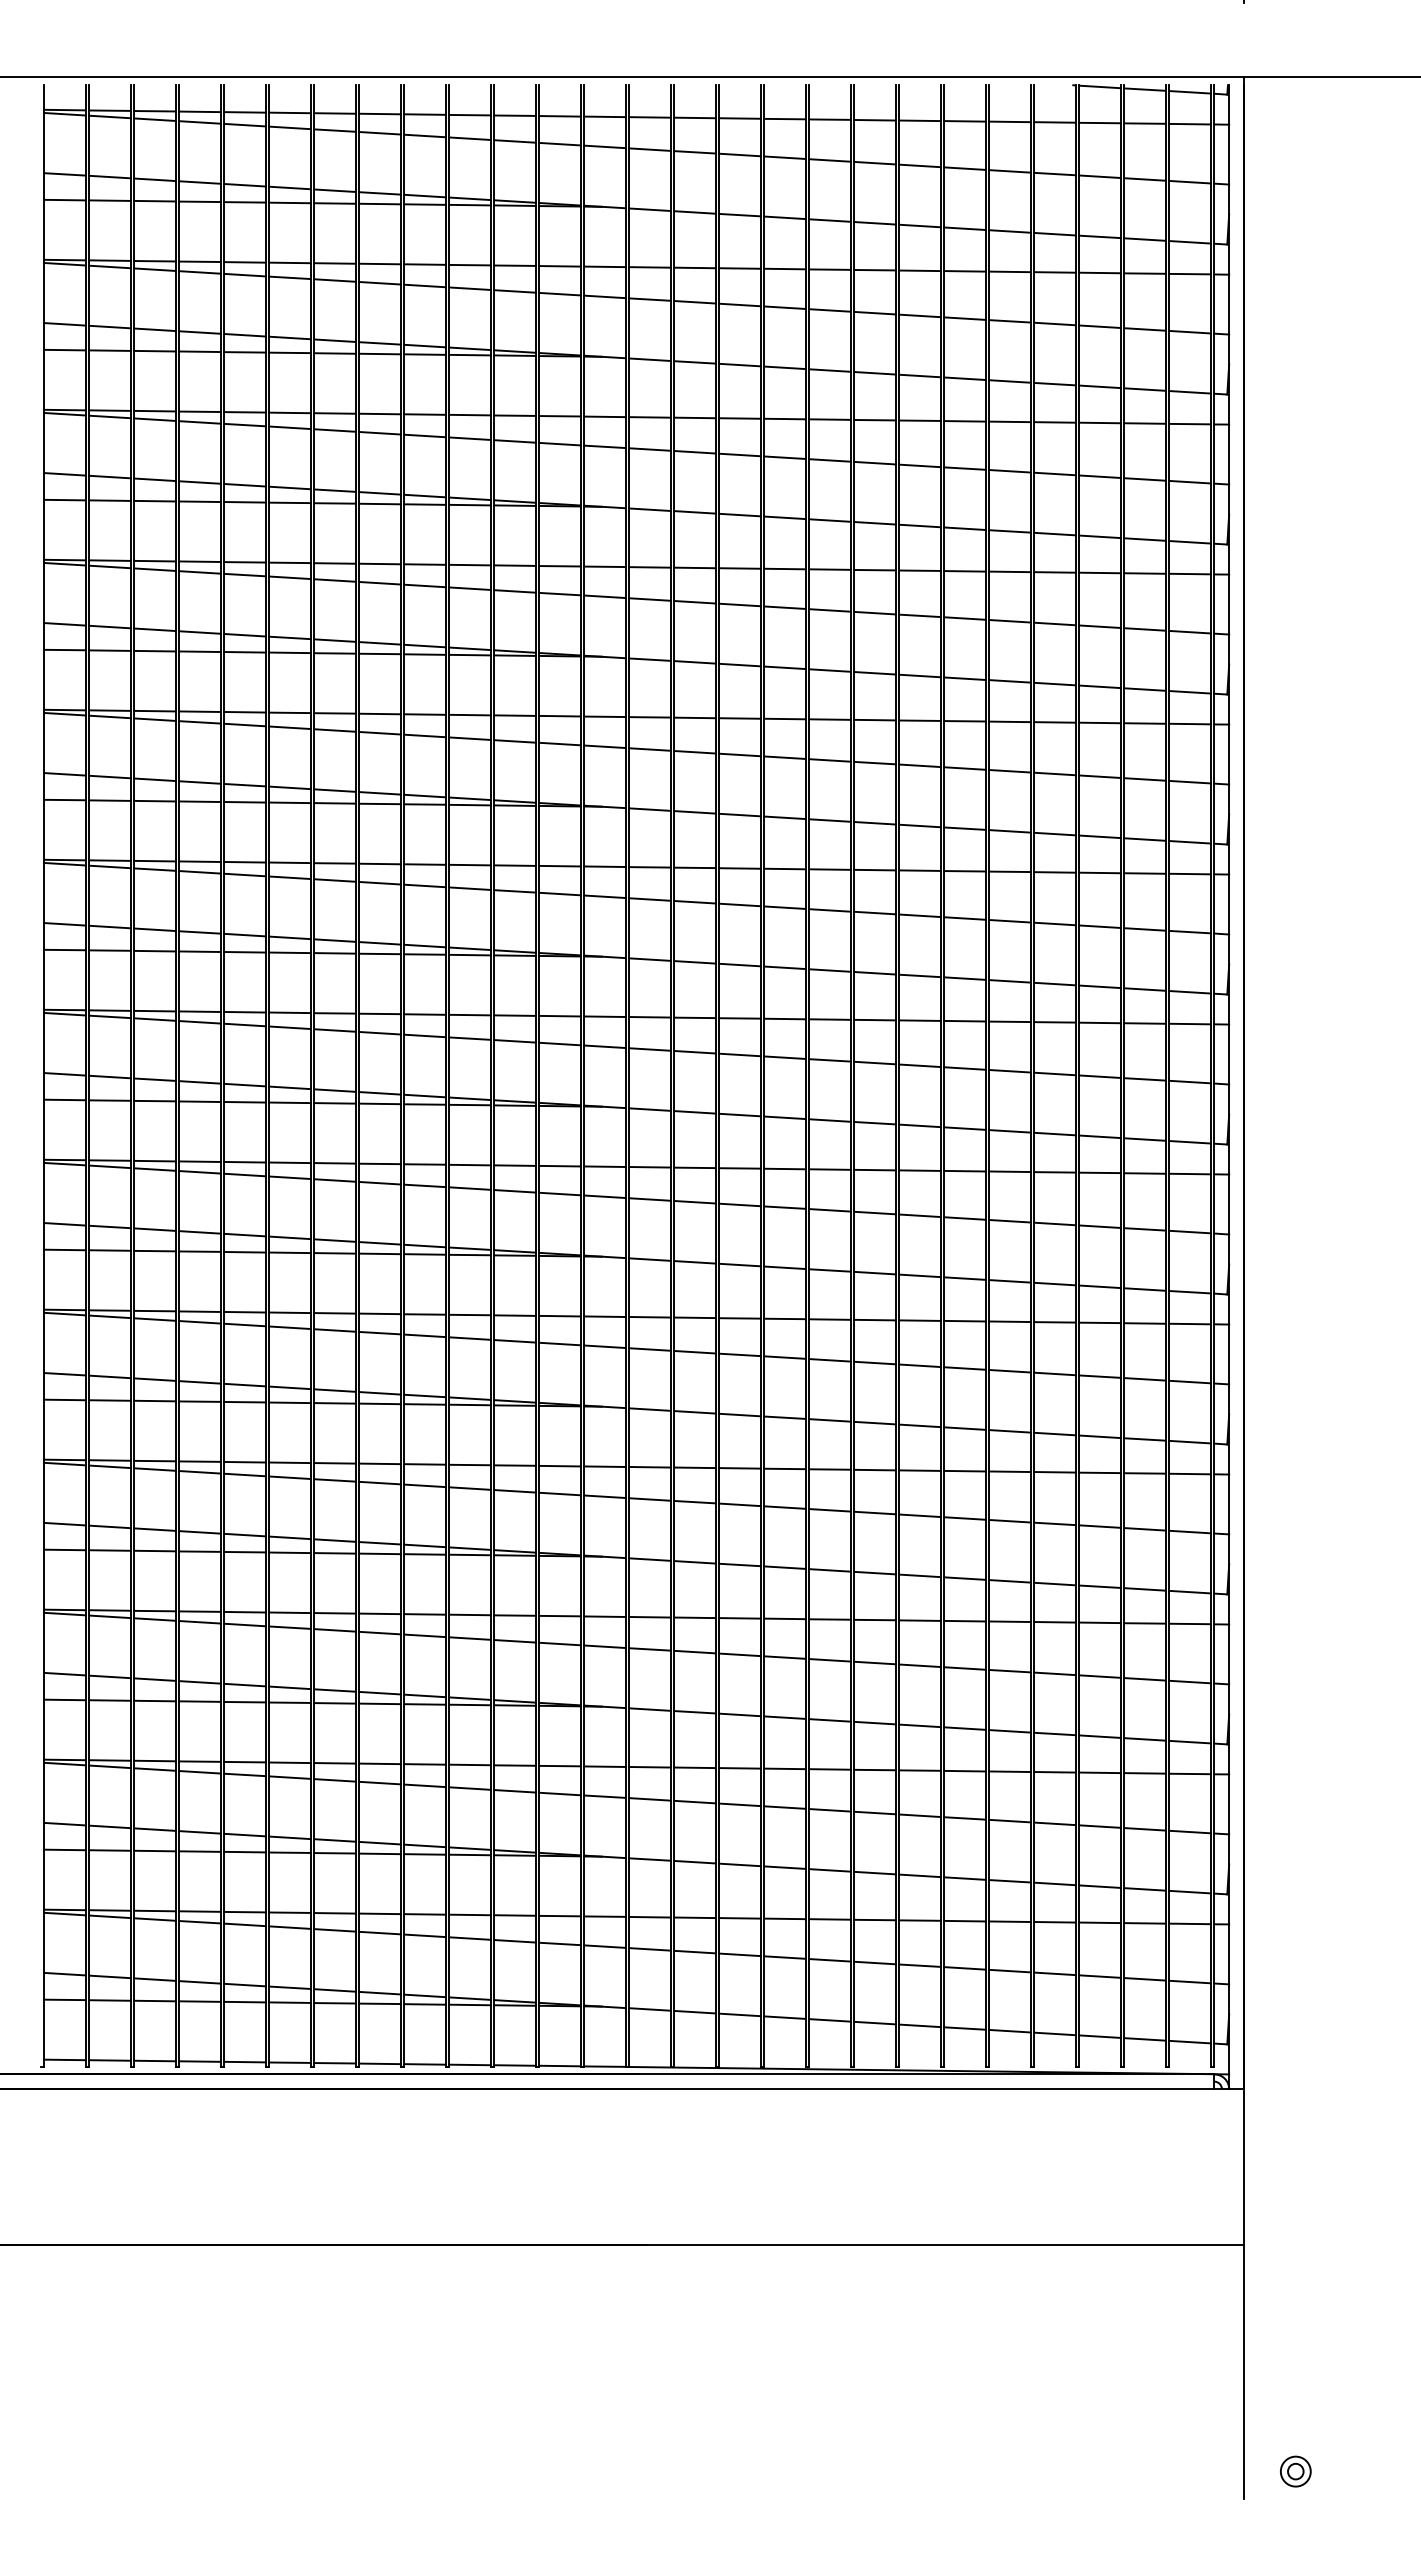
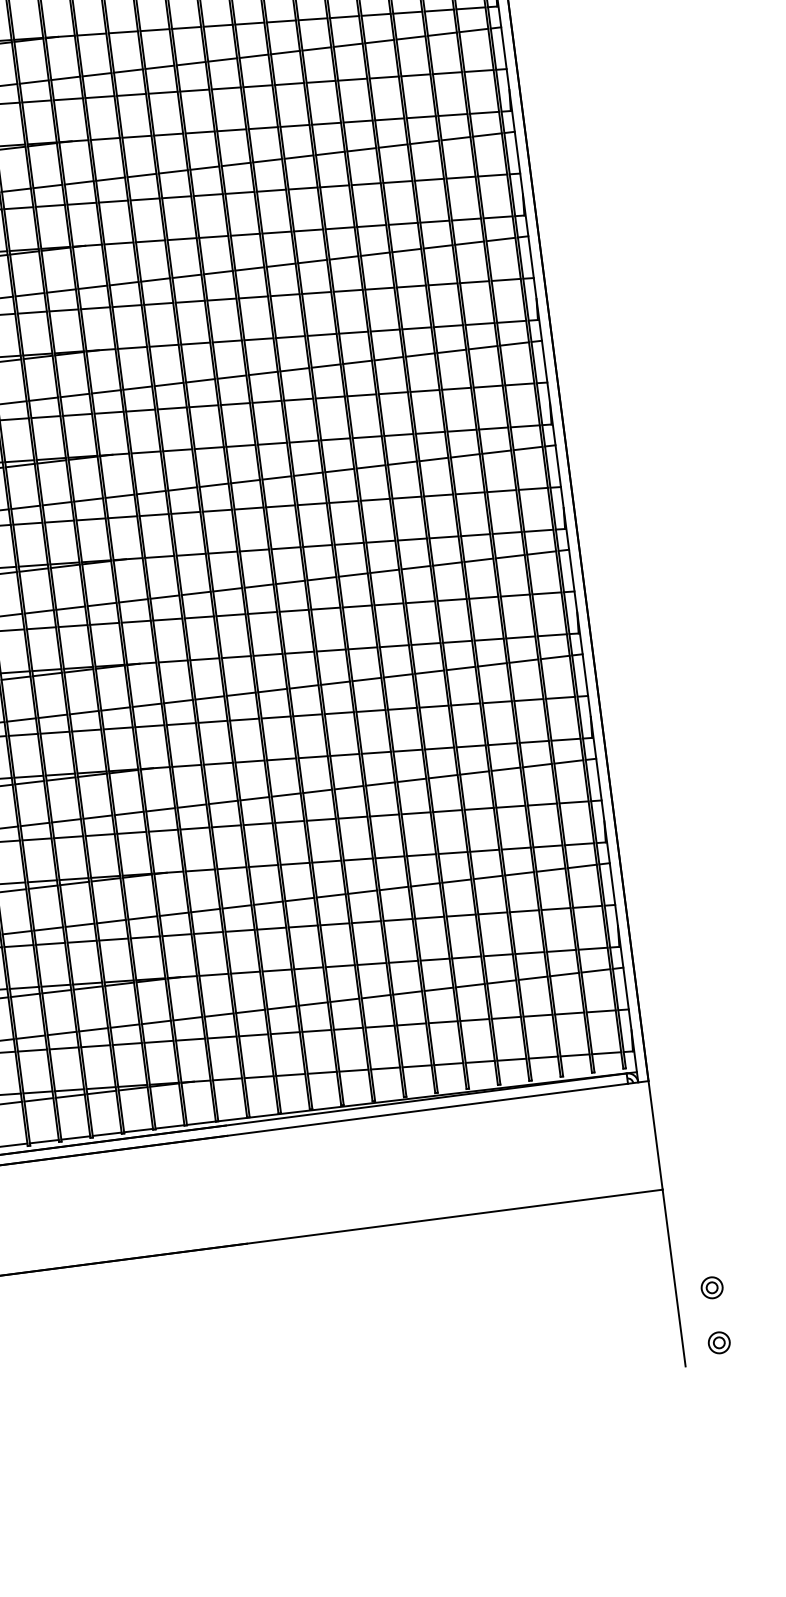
part: (1295, 2392) -> (711, 1287), added

